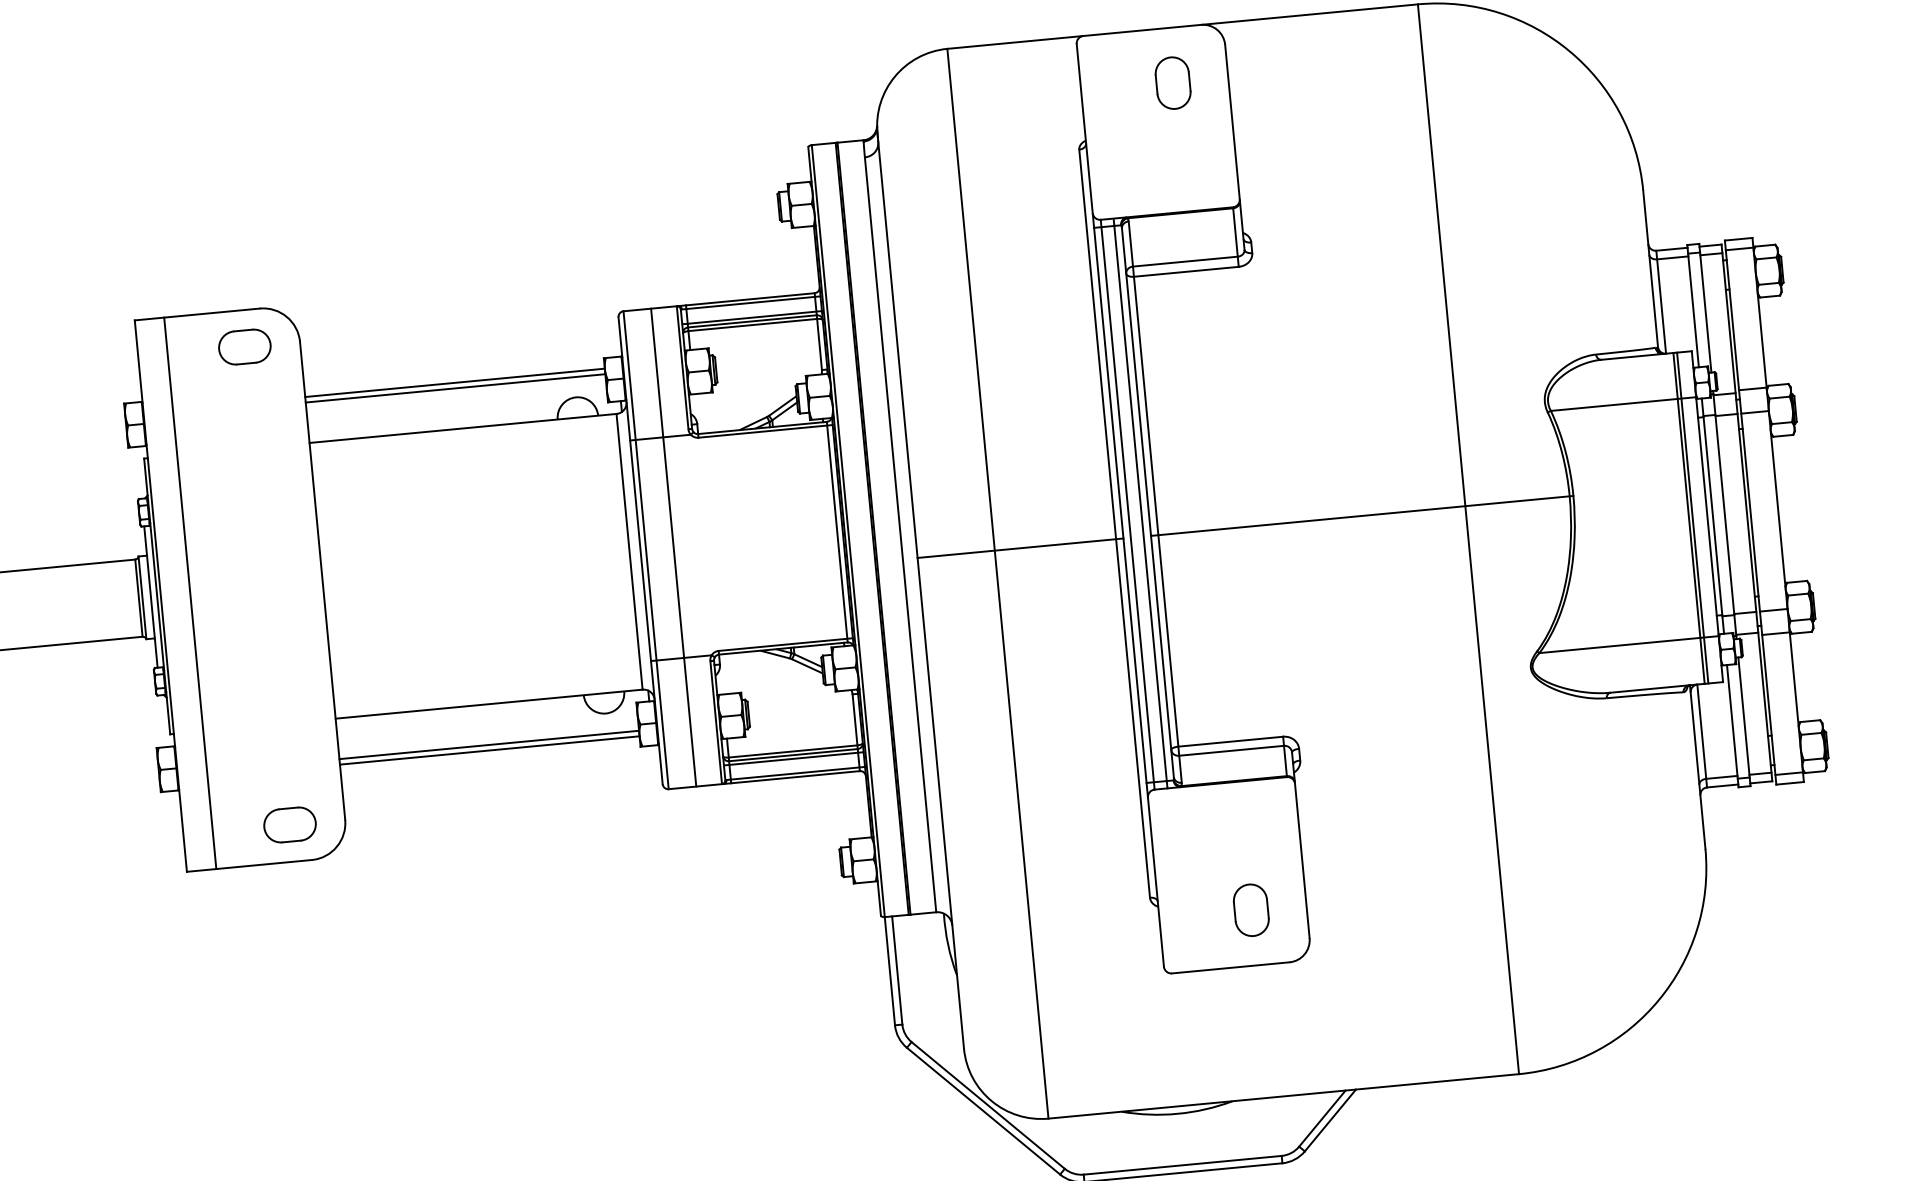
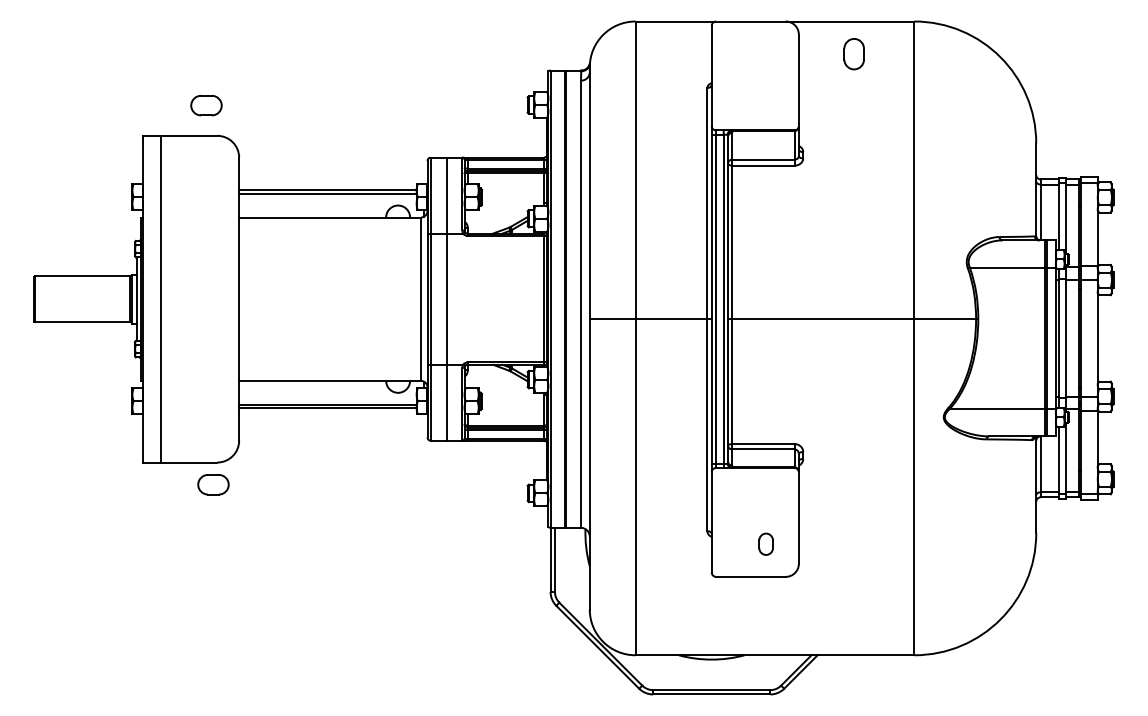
part: (1172, 83) -> (853, 54), moved
part: (244, 346) -> (206, 105), moved
part: (290, 824) -> (213, 484), moved
part: (1250, 910) -> (765, 544), size x0.7

